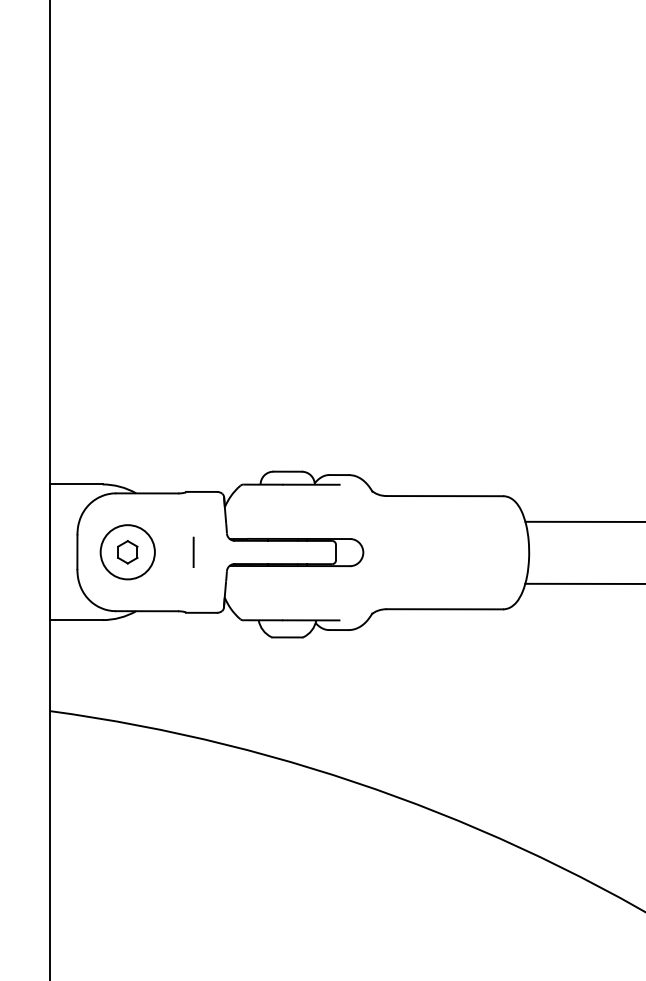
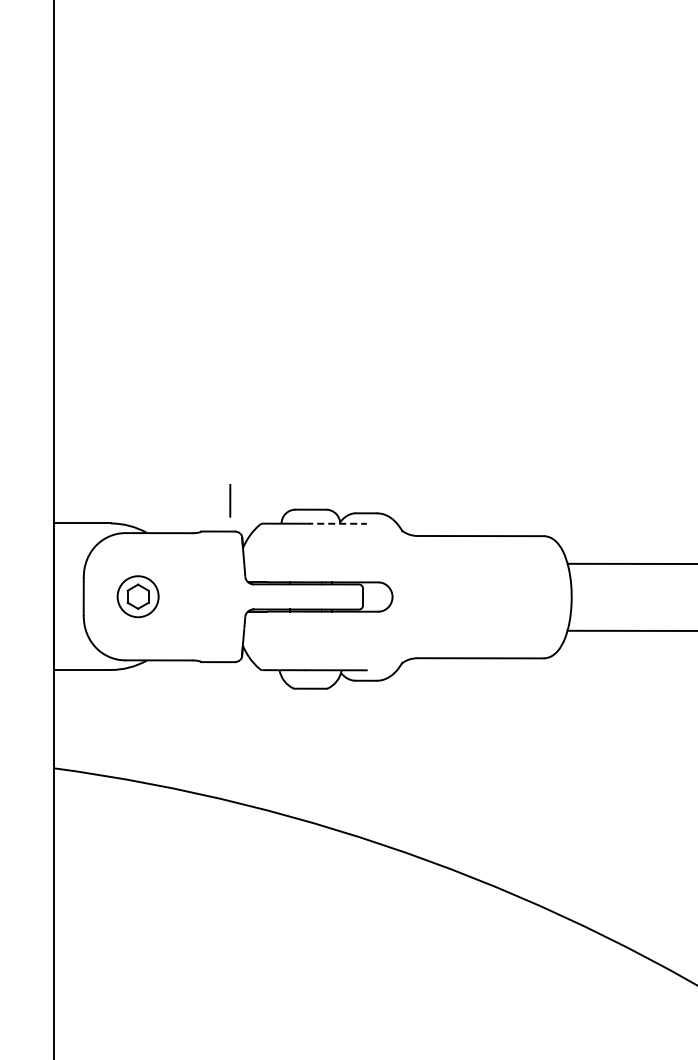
line: (312, 484) -> (337, 523), solid -> dashed
circle: (127, 552) -> (137, 596), size x0.7
line: (193, 552) -> (230, 500), moved

